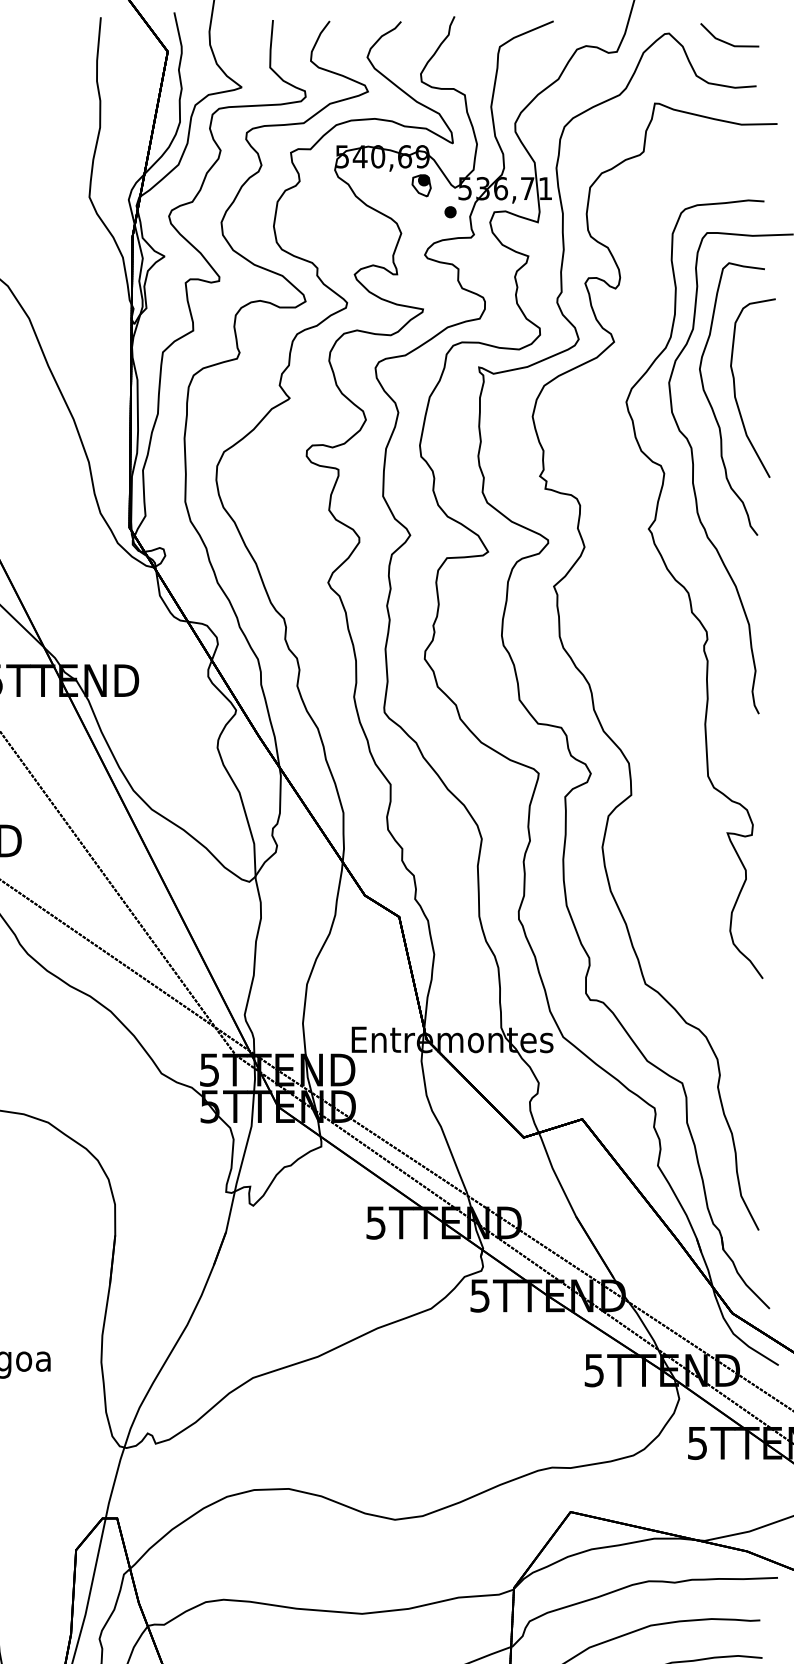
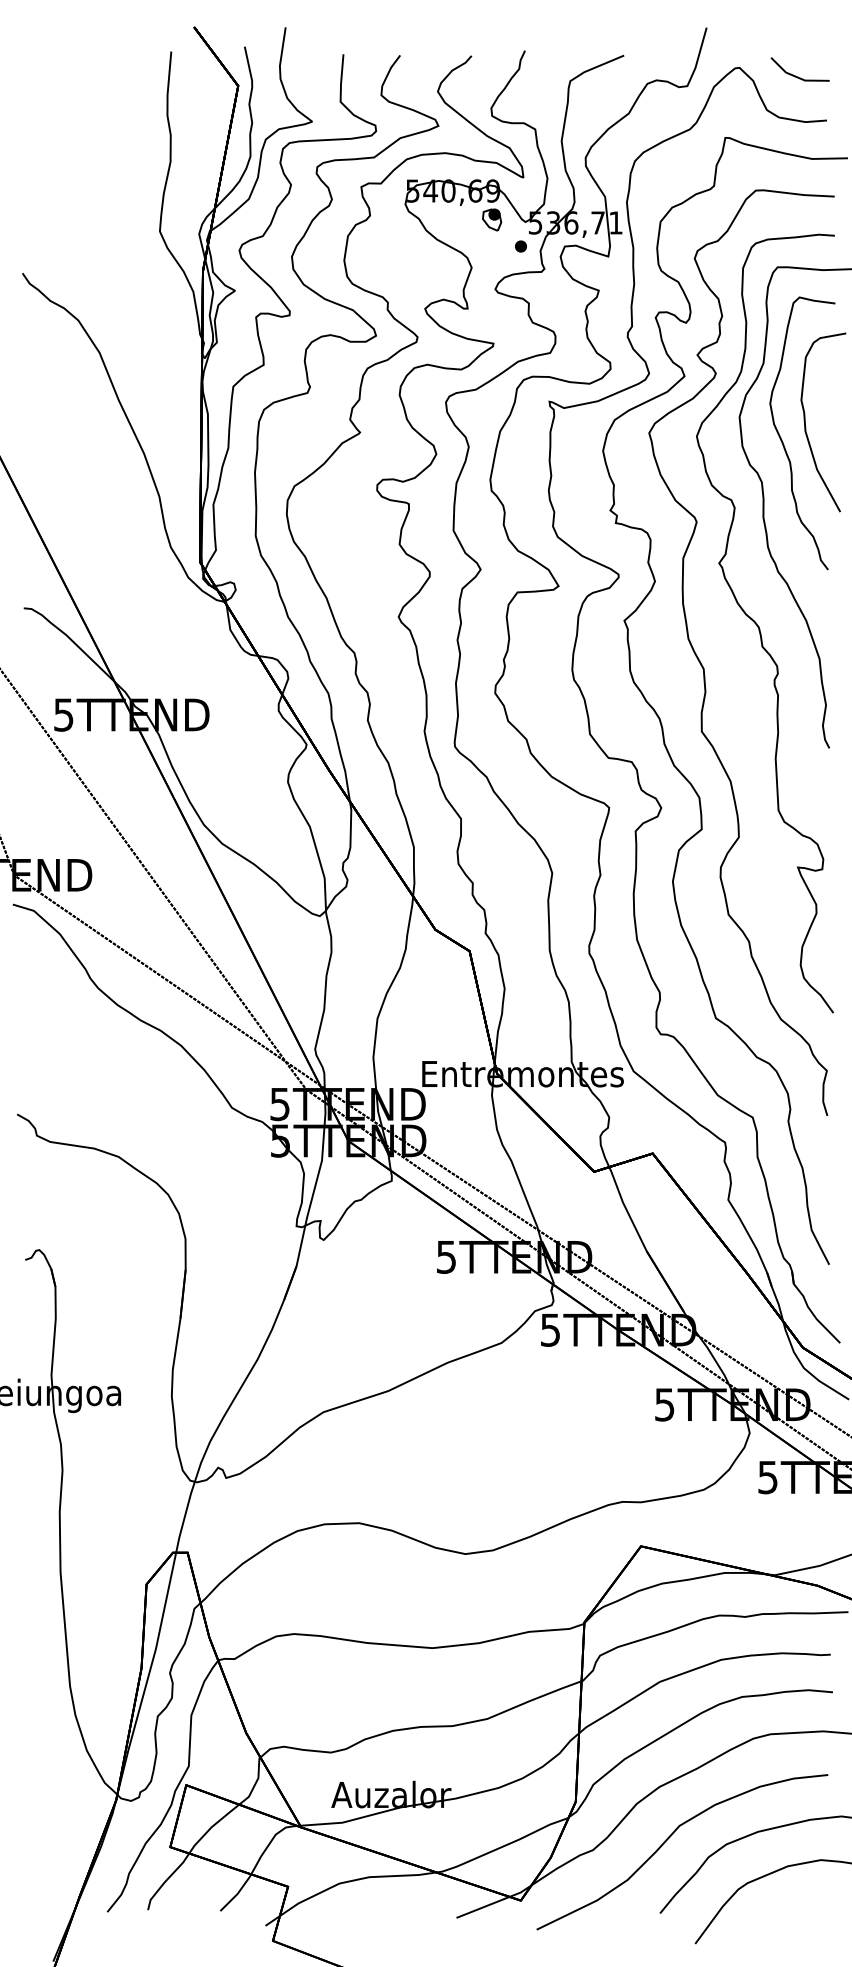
part: (634, 634) -> (704, 668), added

